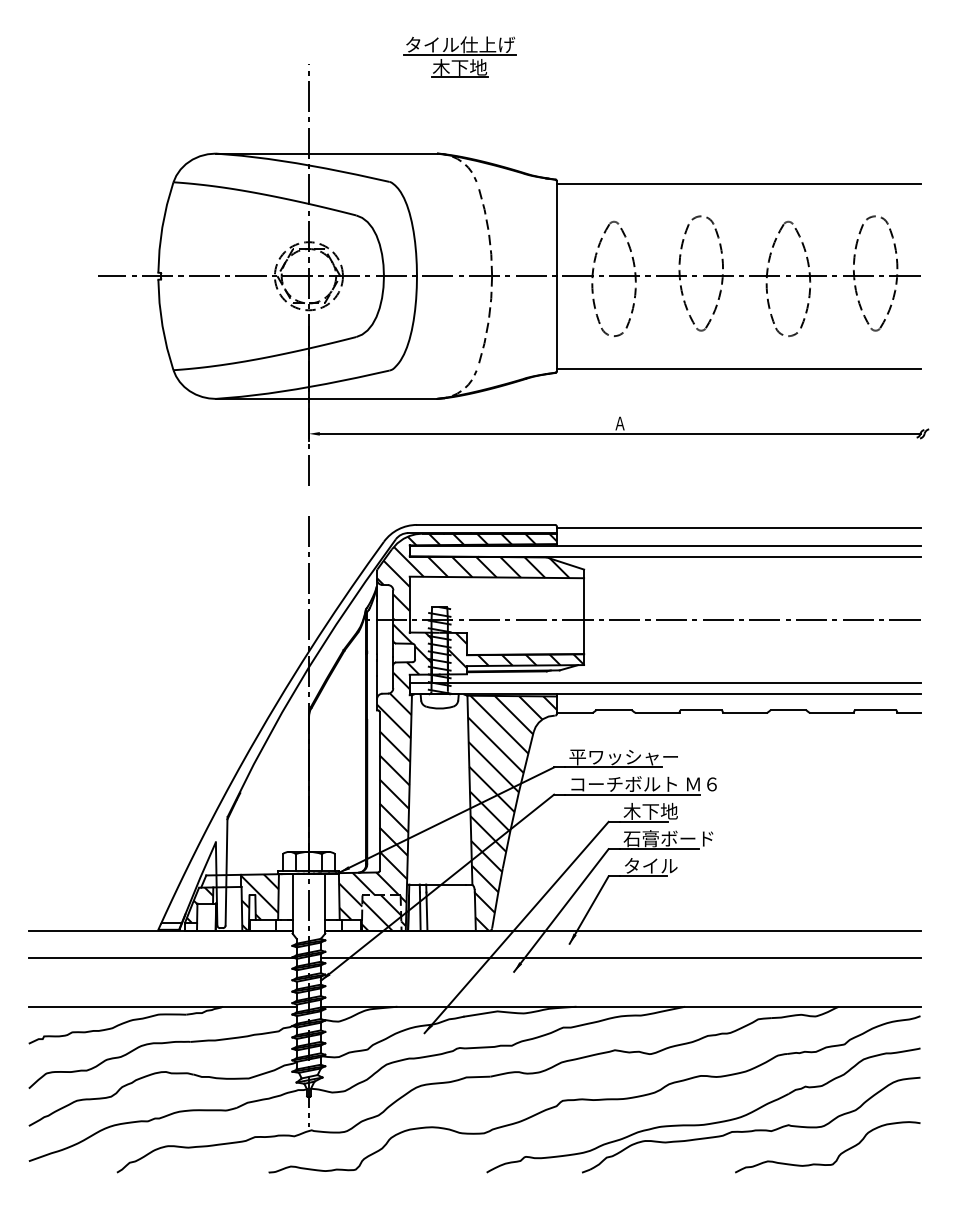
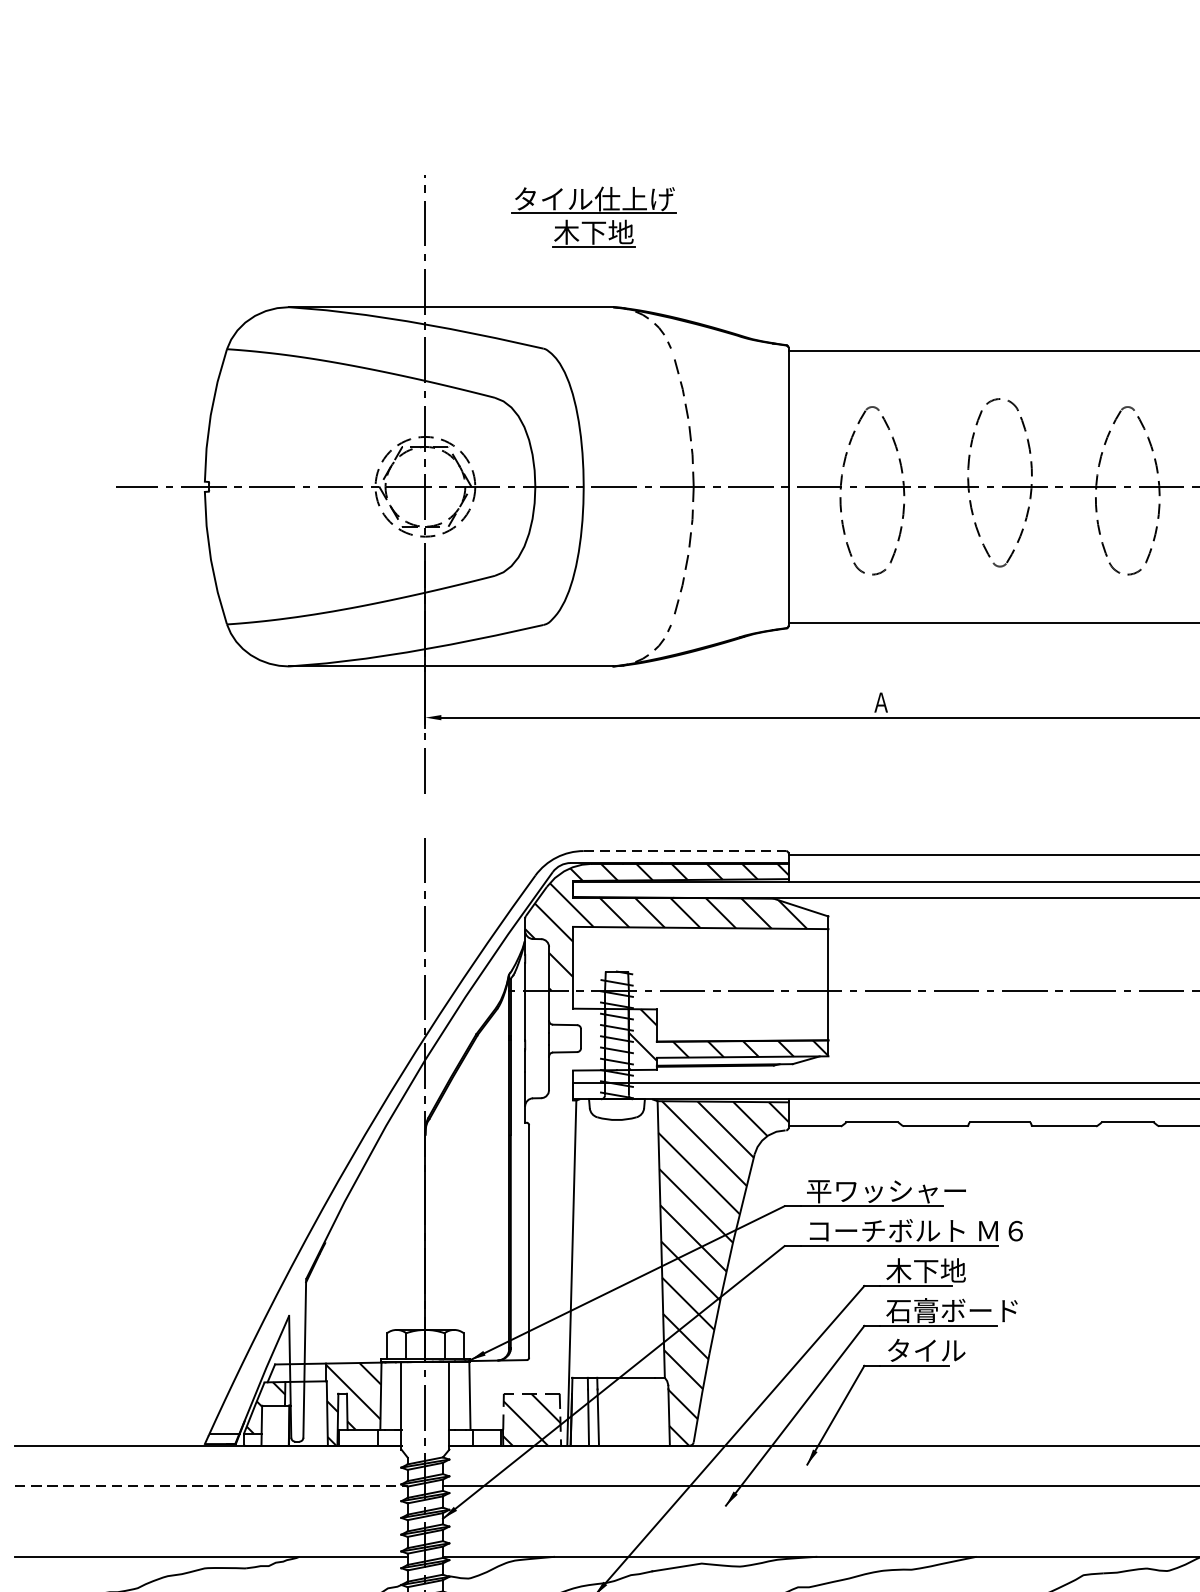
part: (459, 56) -> (593, 216), moved
line: (486, 524) -> (685, 850), solid -> dashed
hatch: (385, 775) -> (537, 1218), removed
line: (162, 958) -> (210, 1486), solid -> dashed

